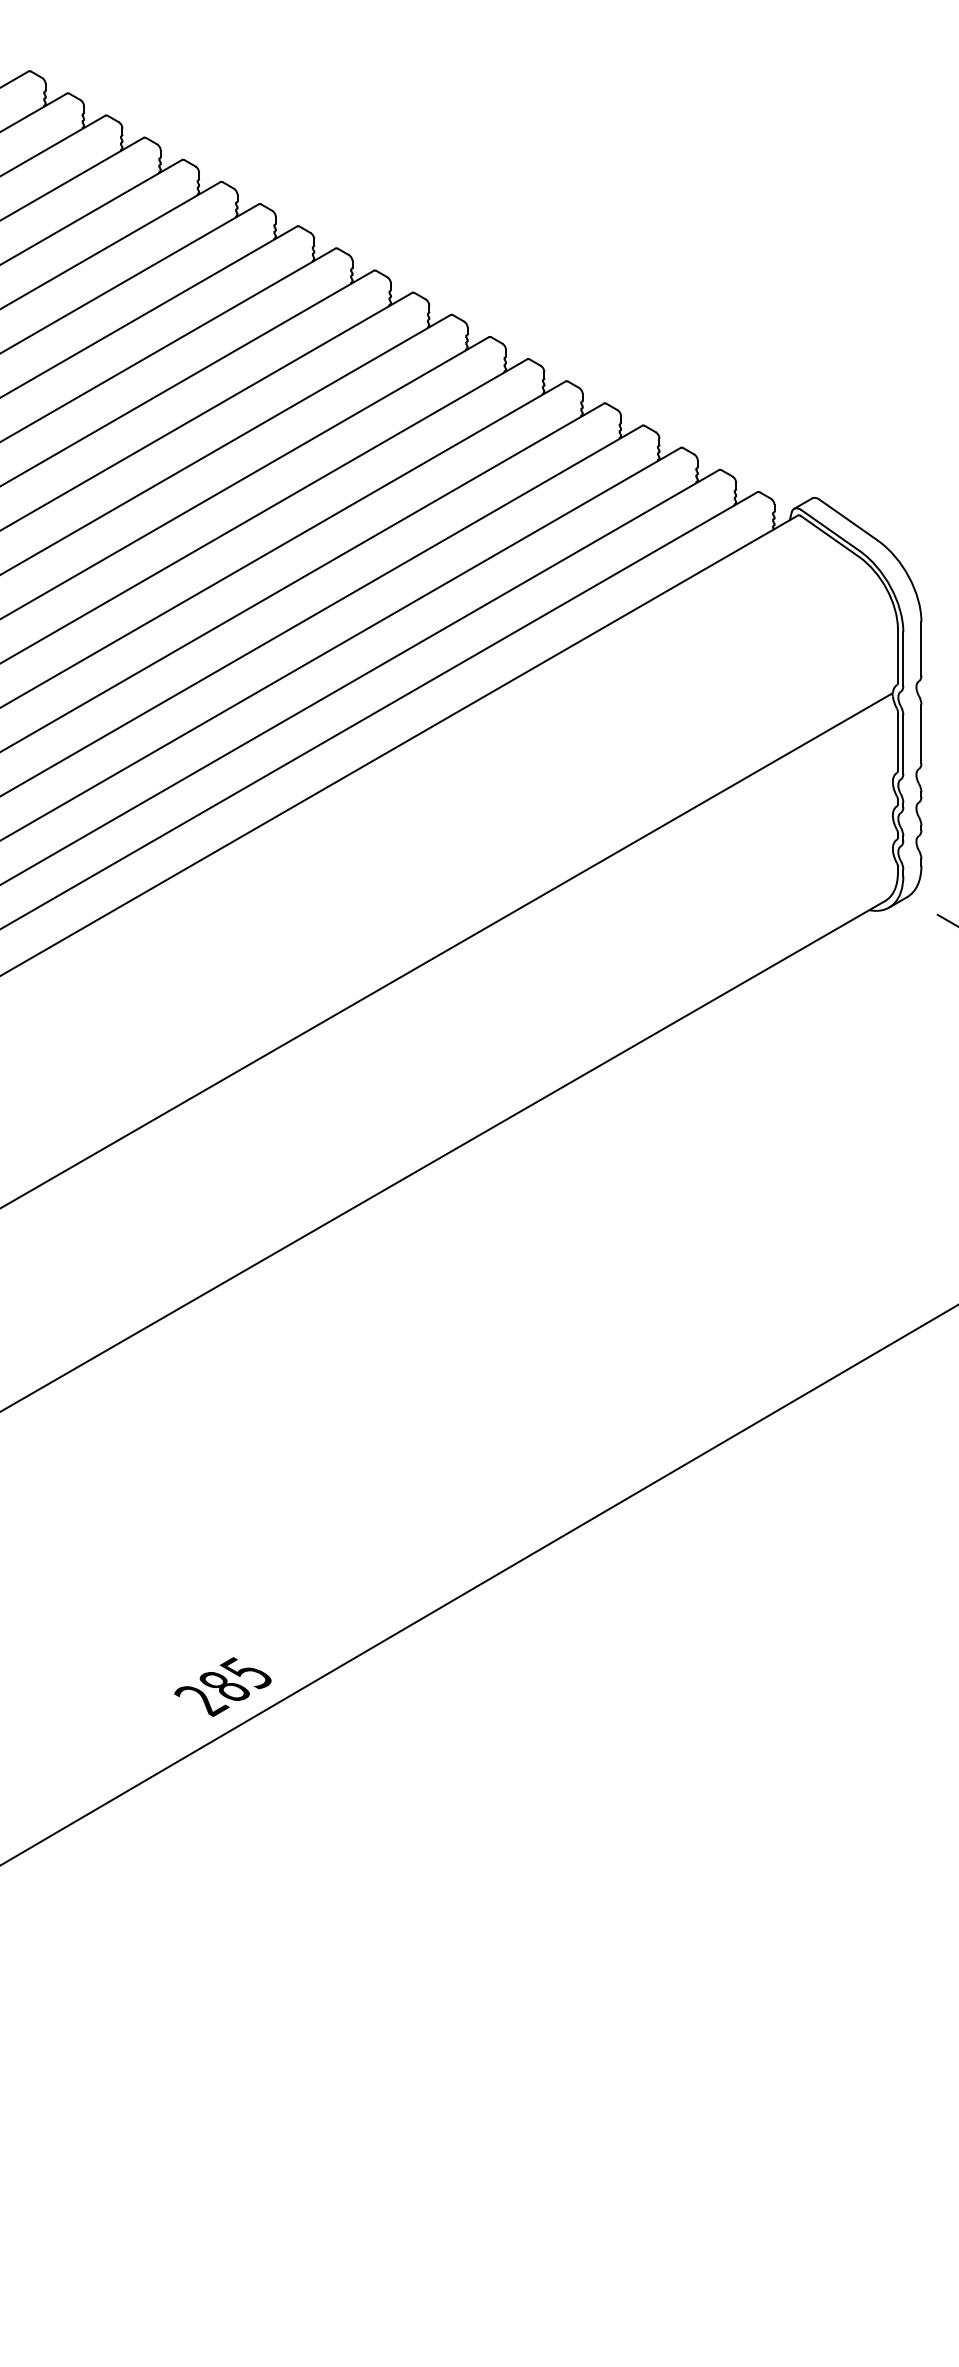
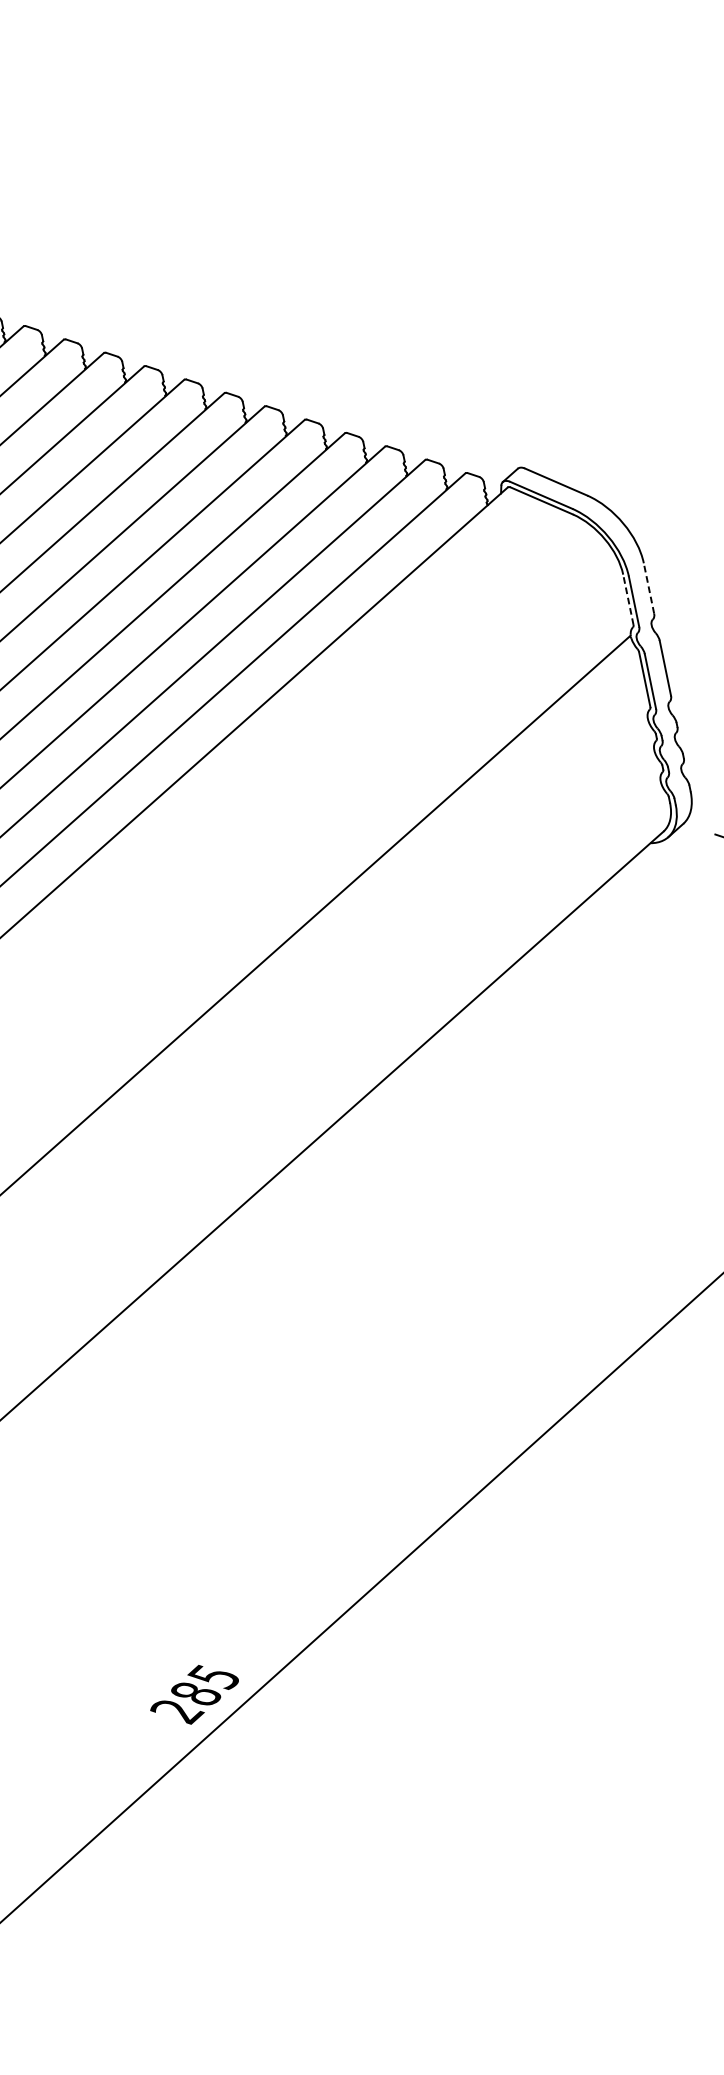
line: (921, 648) -> (648, 588), solid -> dashed
line: (897, 656) -> (628, 600), solid -> dashed

